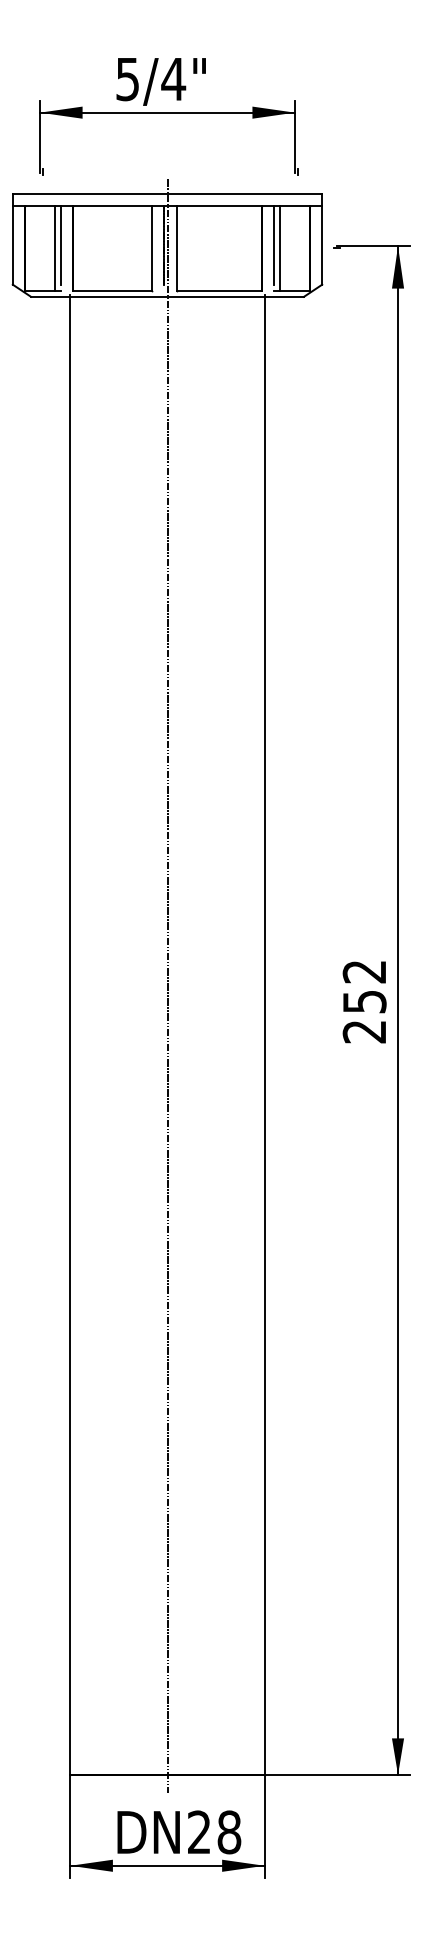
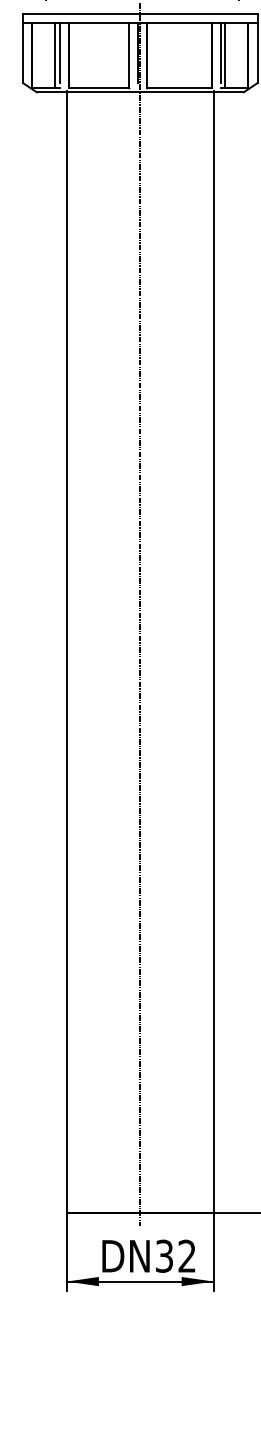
text: (214, 1832) -> (175, 1256), 28 -> 32

